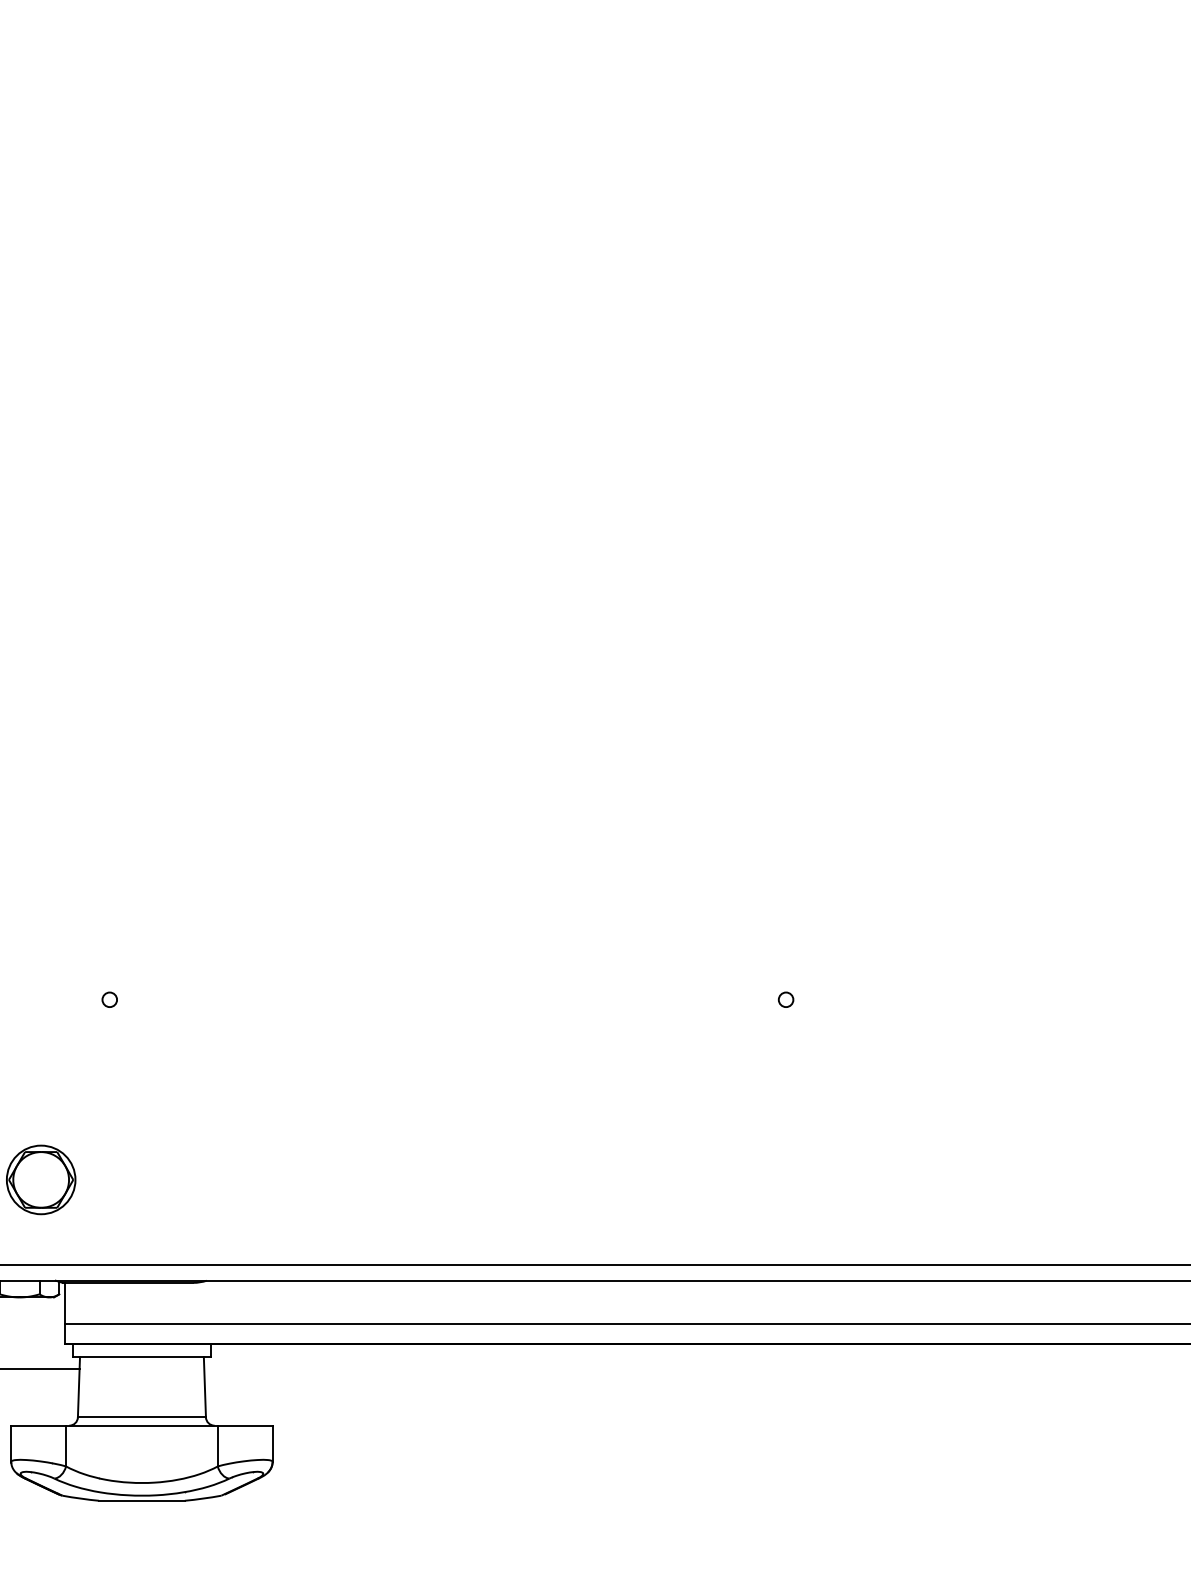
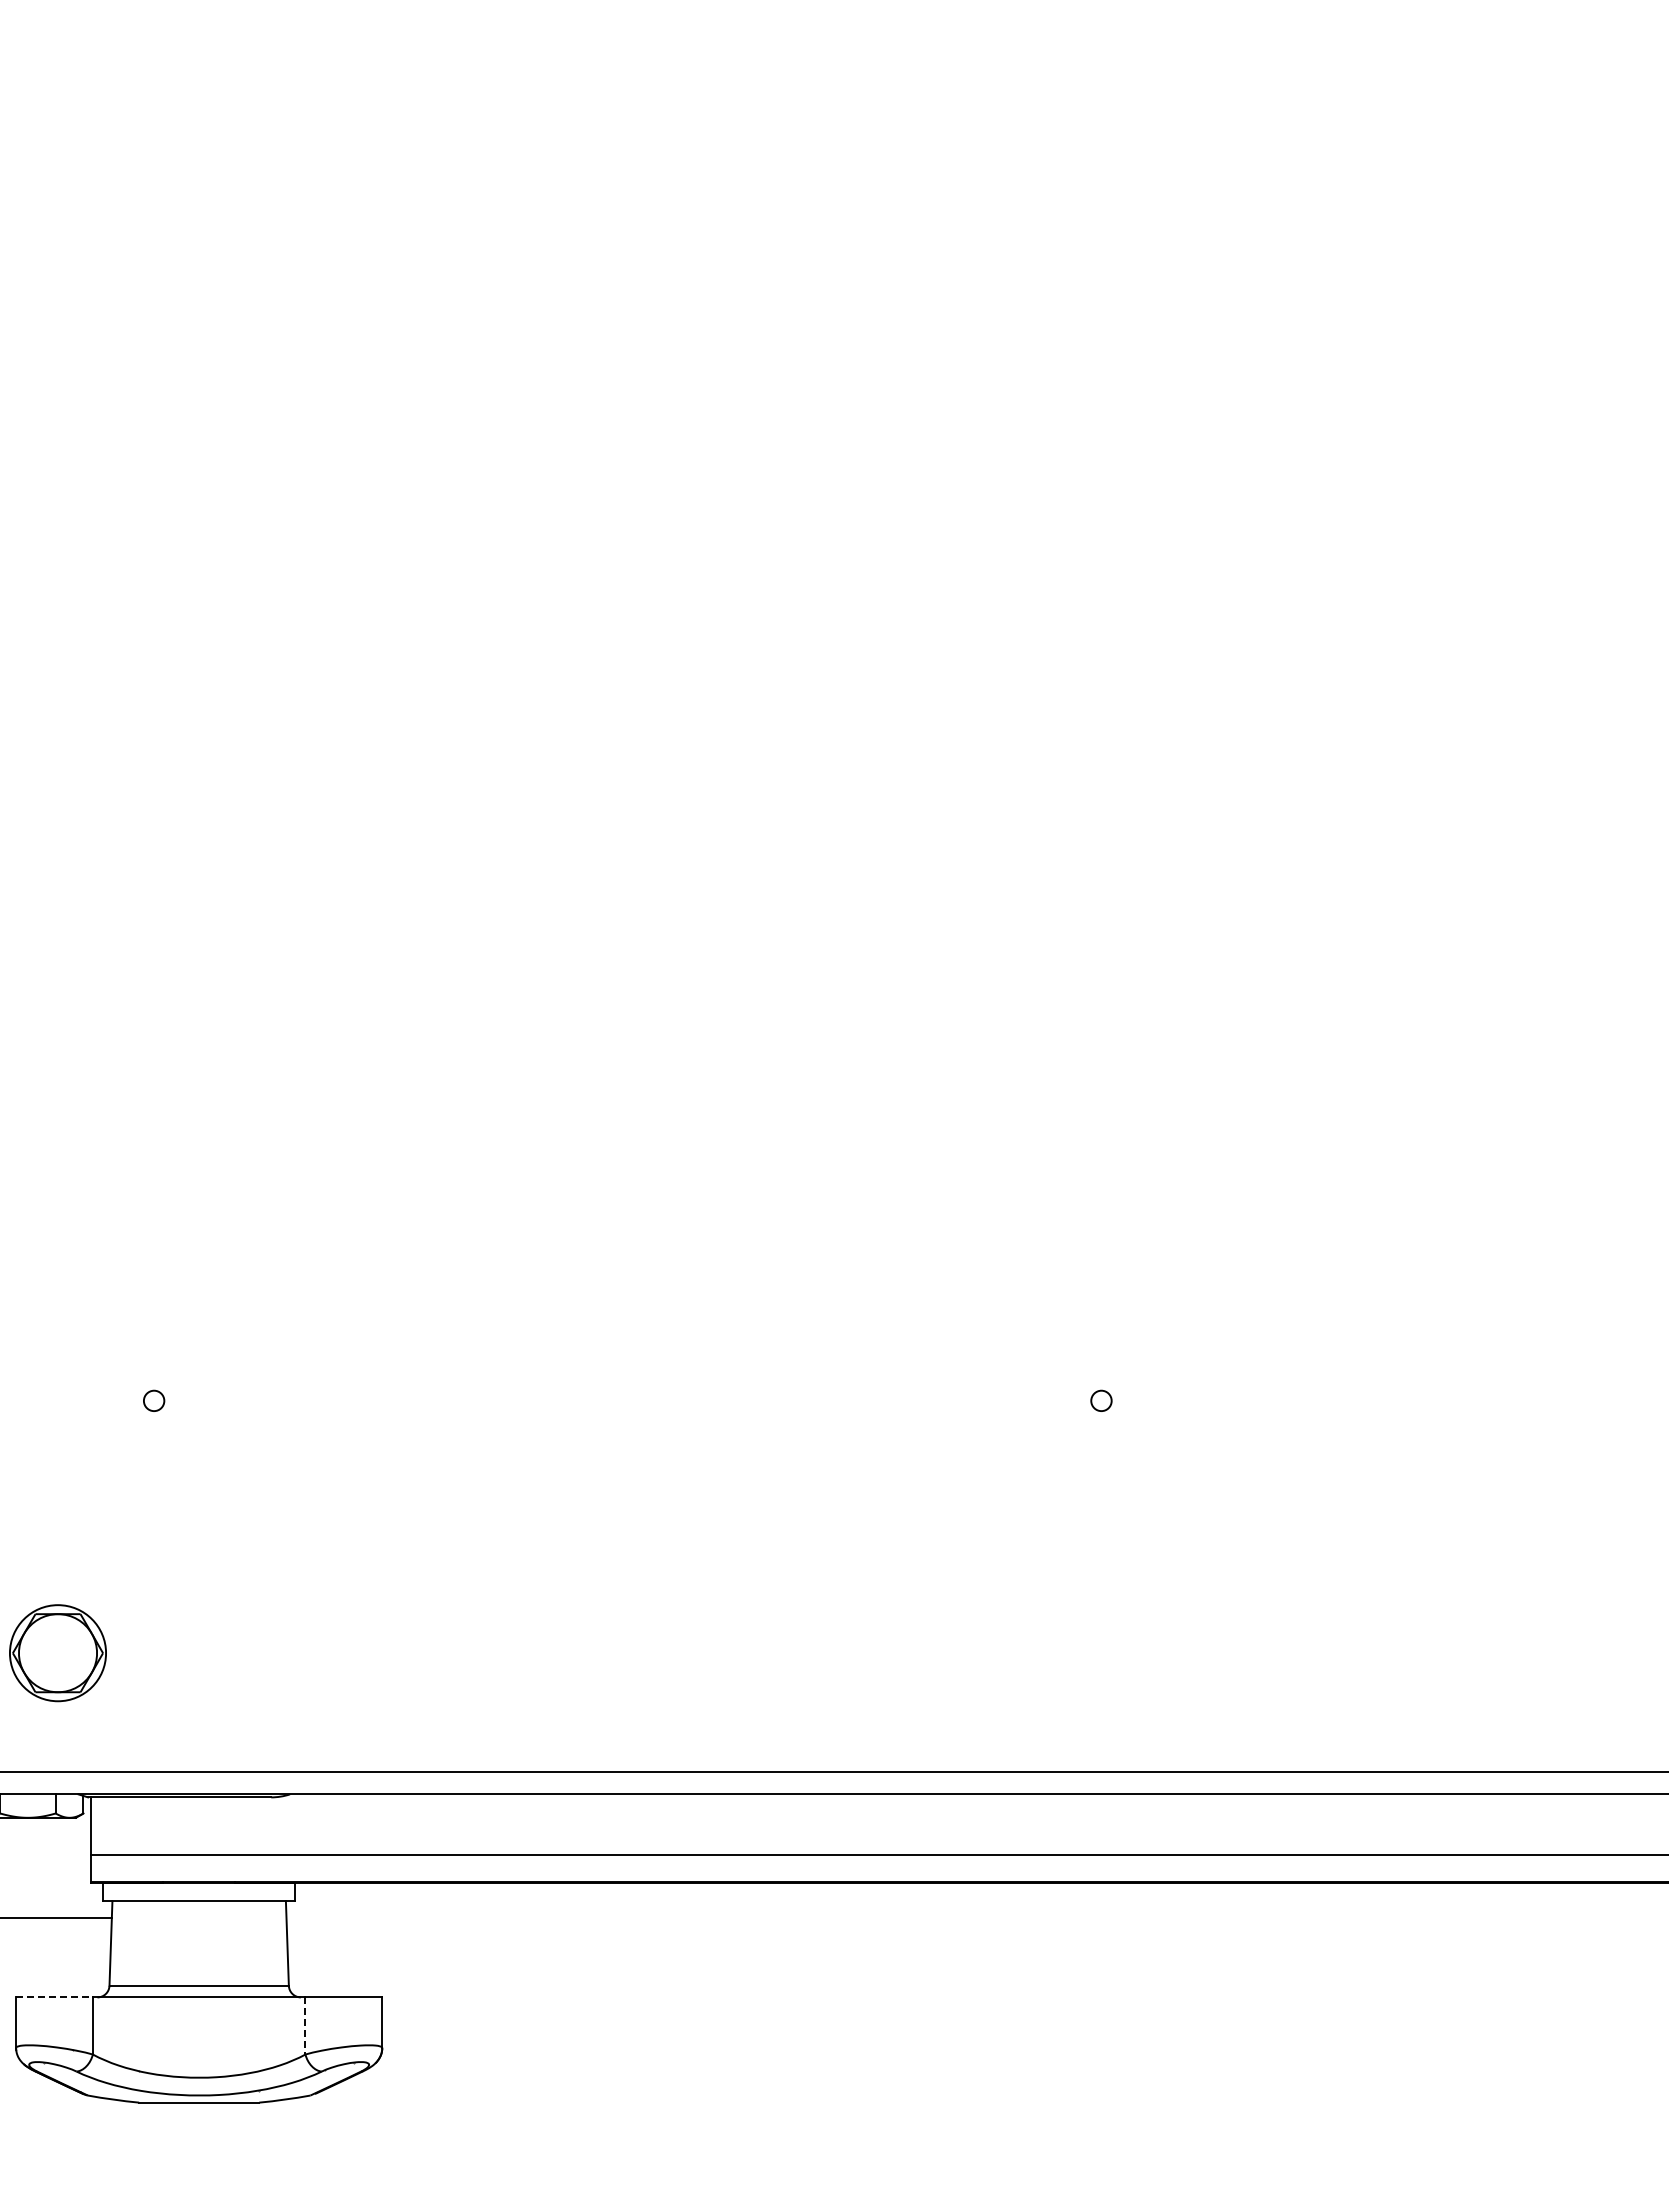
line: (39, 1425) -> (55, 1997), solid -> dashed
line: (217, 1445) -> (305, 2025), solid -> dashed

